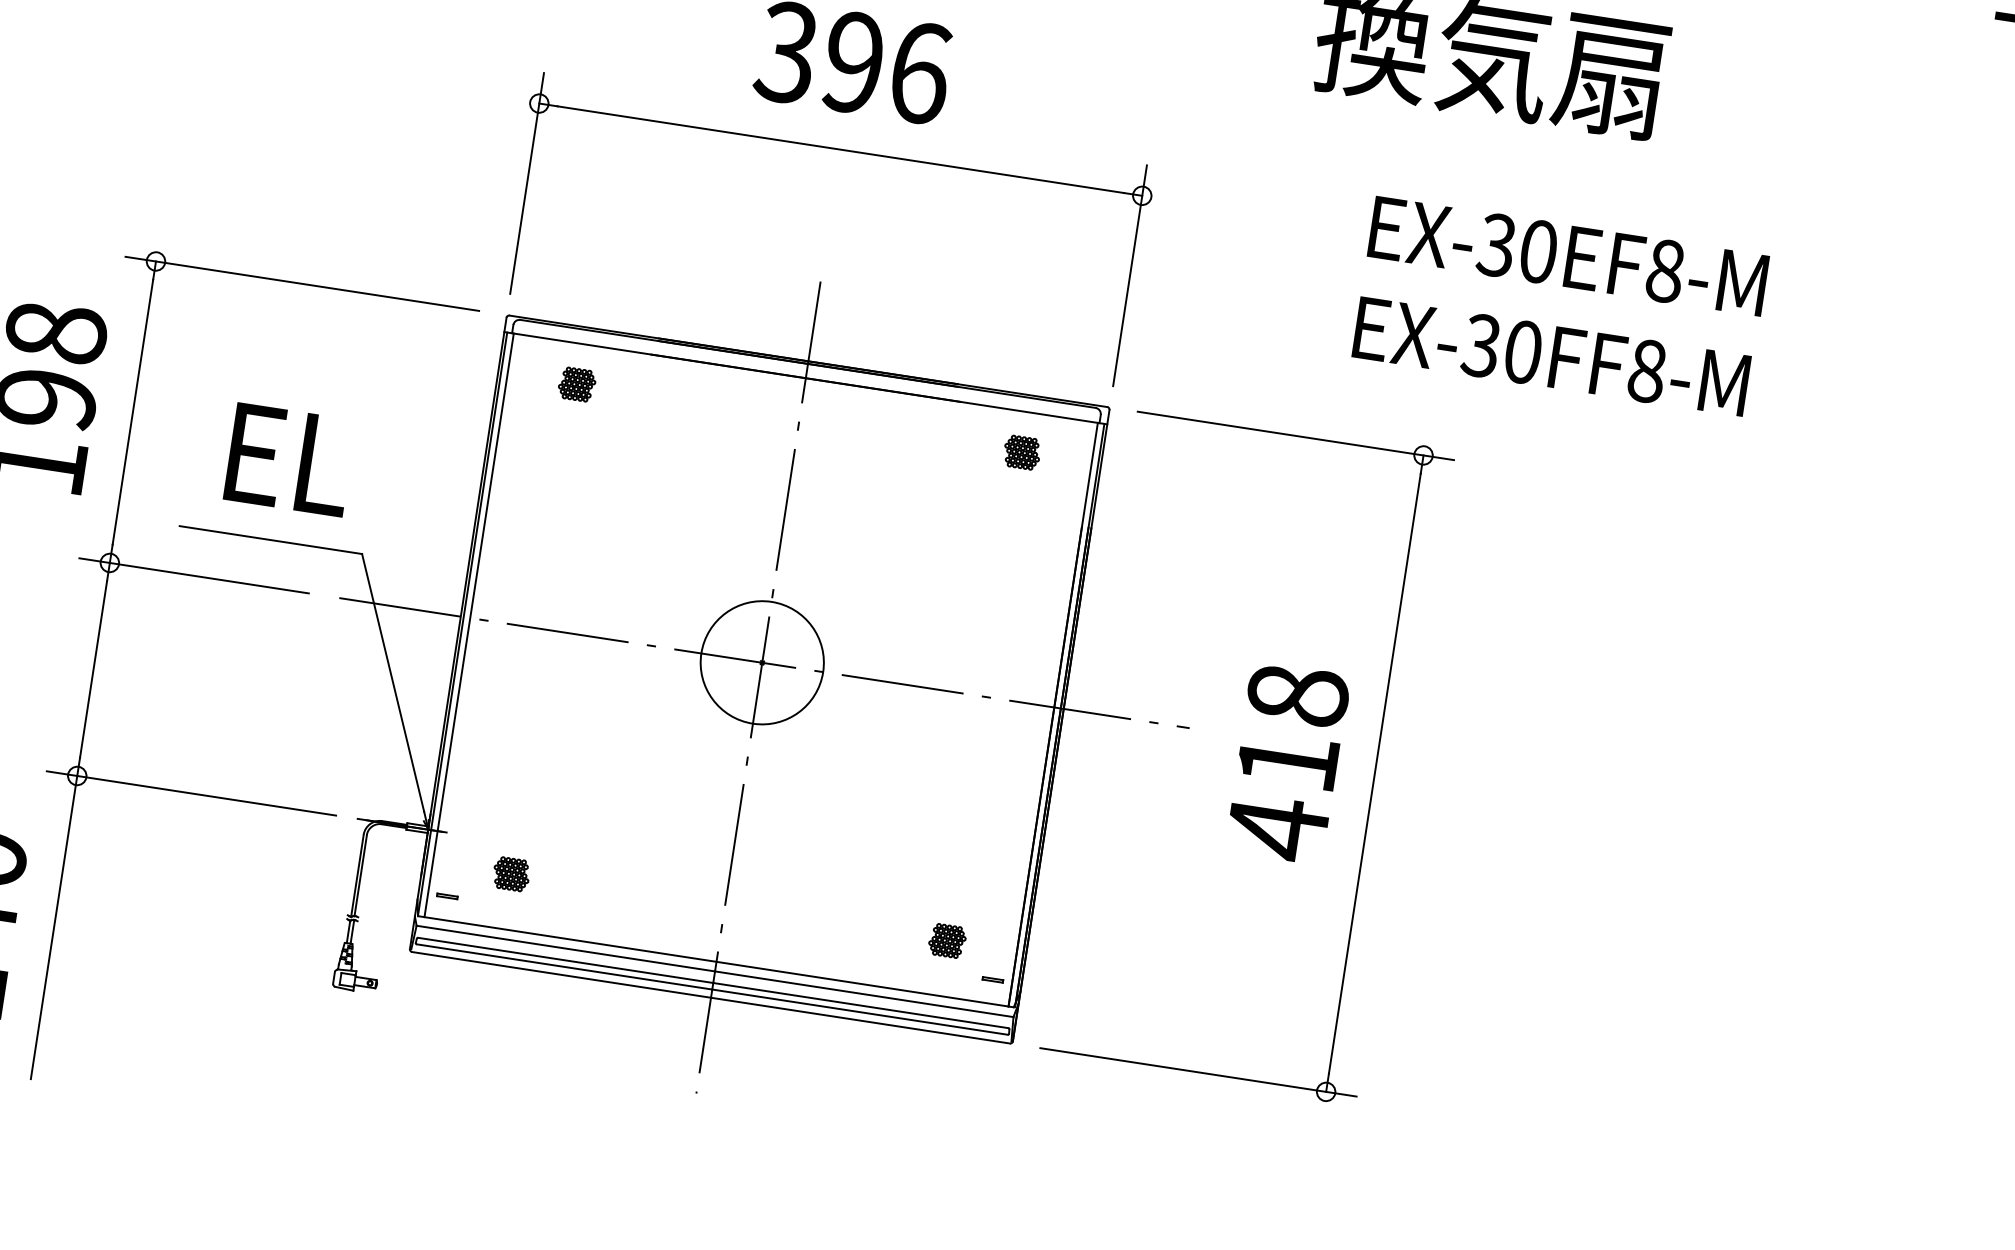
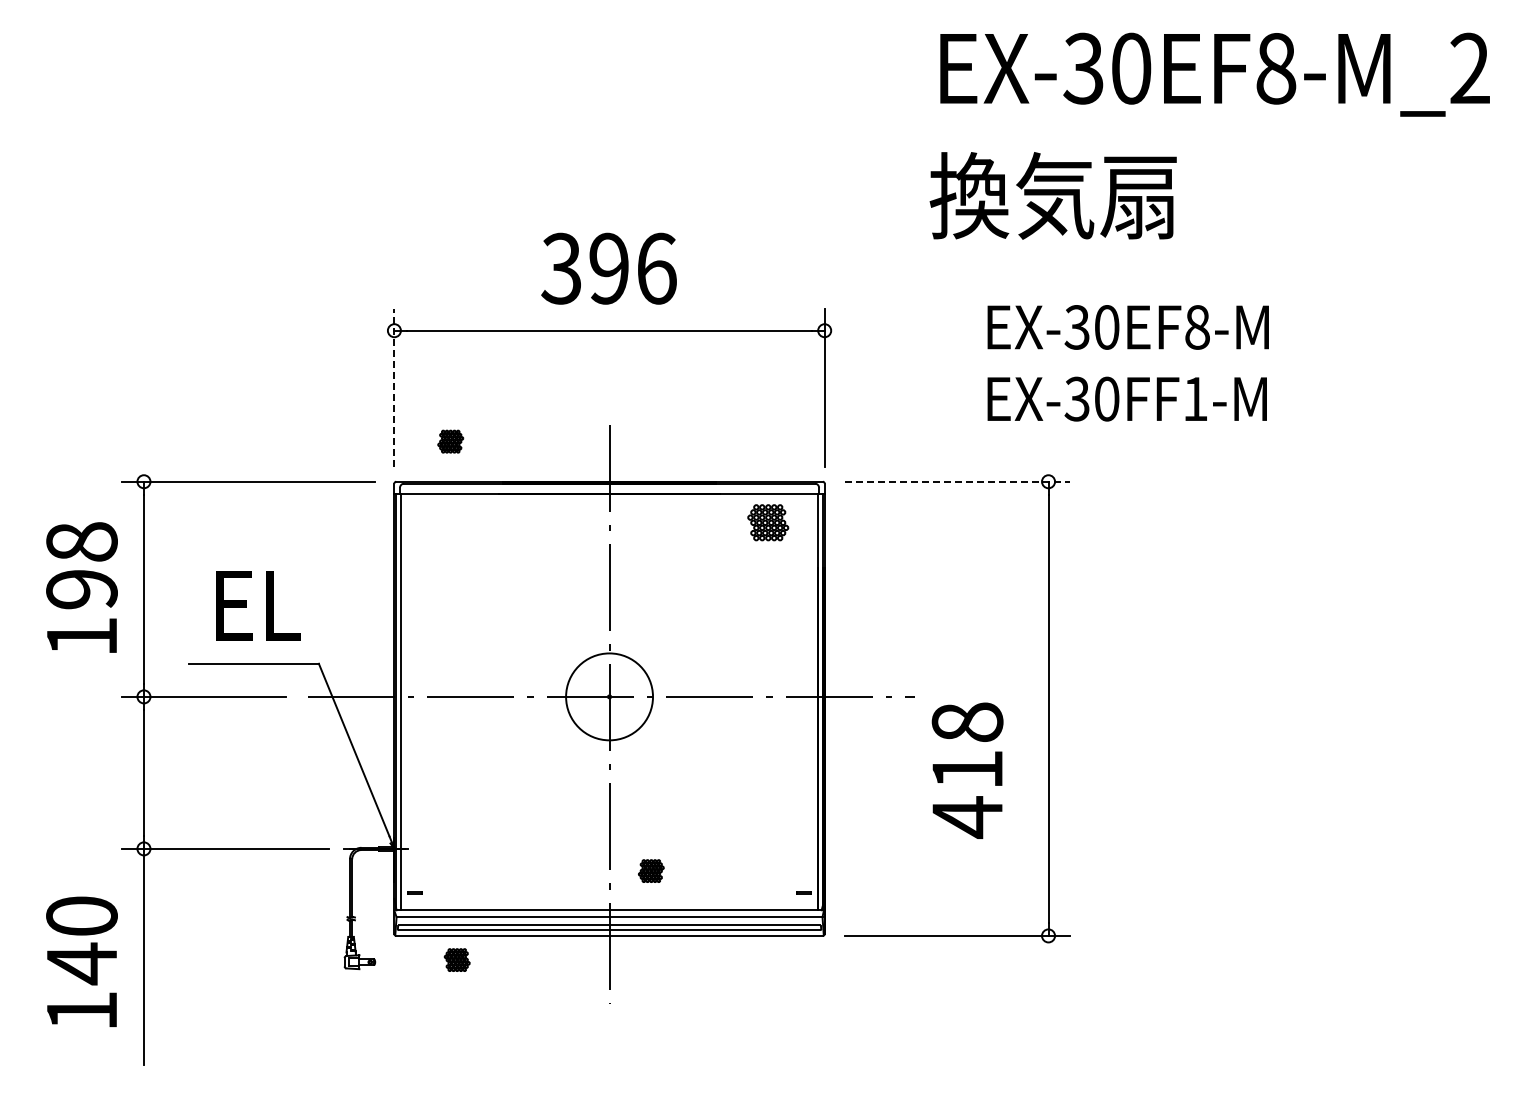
line: (527, 183) -> (394, 387), solid -> dashed
text: (1647, 370) -> (1195, 398), EX-30FF8-M -> EX-30FF1-M
part: (576, 384) -> (450, 441), moved
line: (1296, 435) -> (957, 481), solid -> dashed
part: (1022, 452) -> (768, 522), size x1.6
text: (1287, 762) -> (967, 770), moved
part: (510, 873) -> (456, 959), moved
part: (947, 940) -> (651, 870), moved

